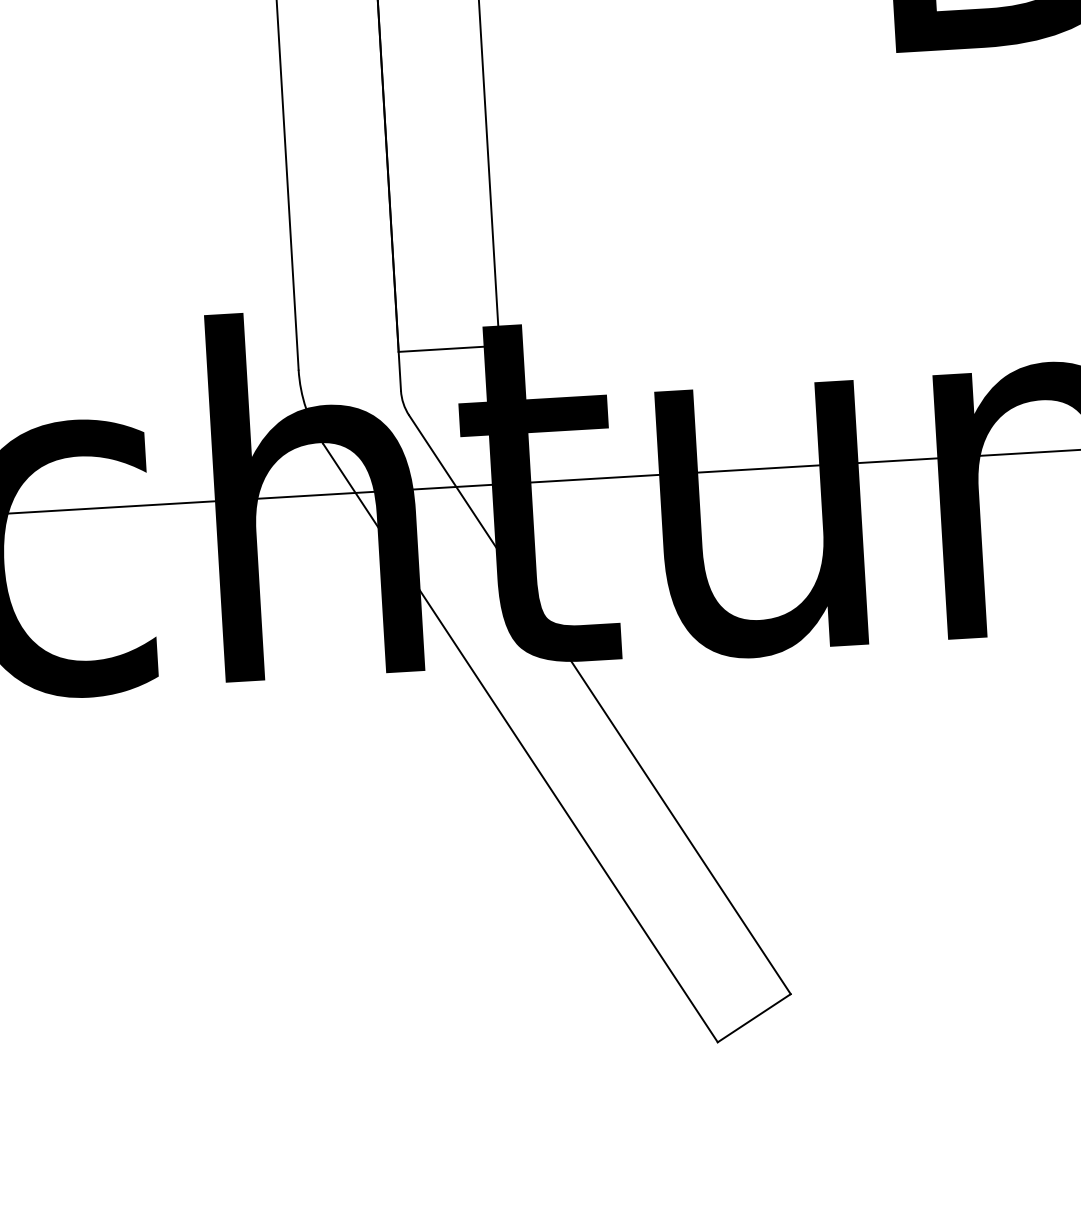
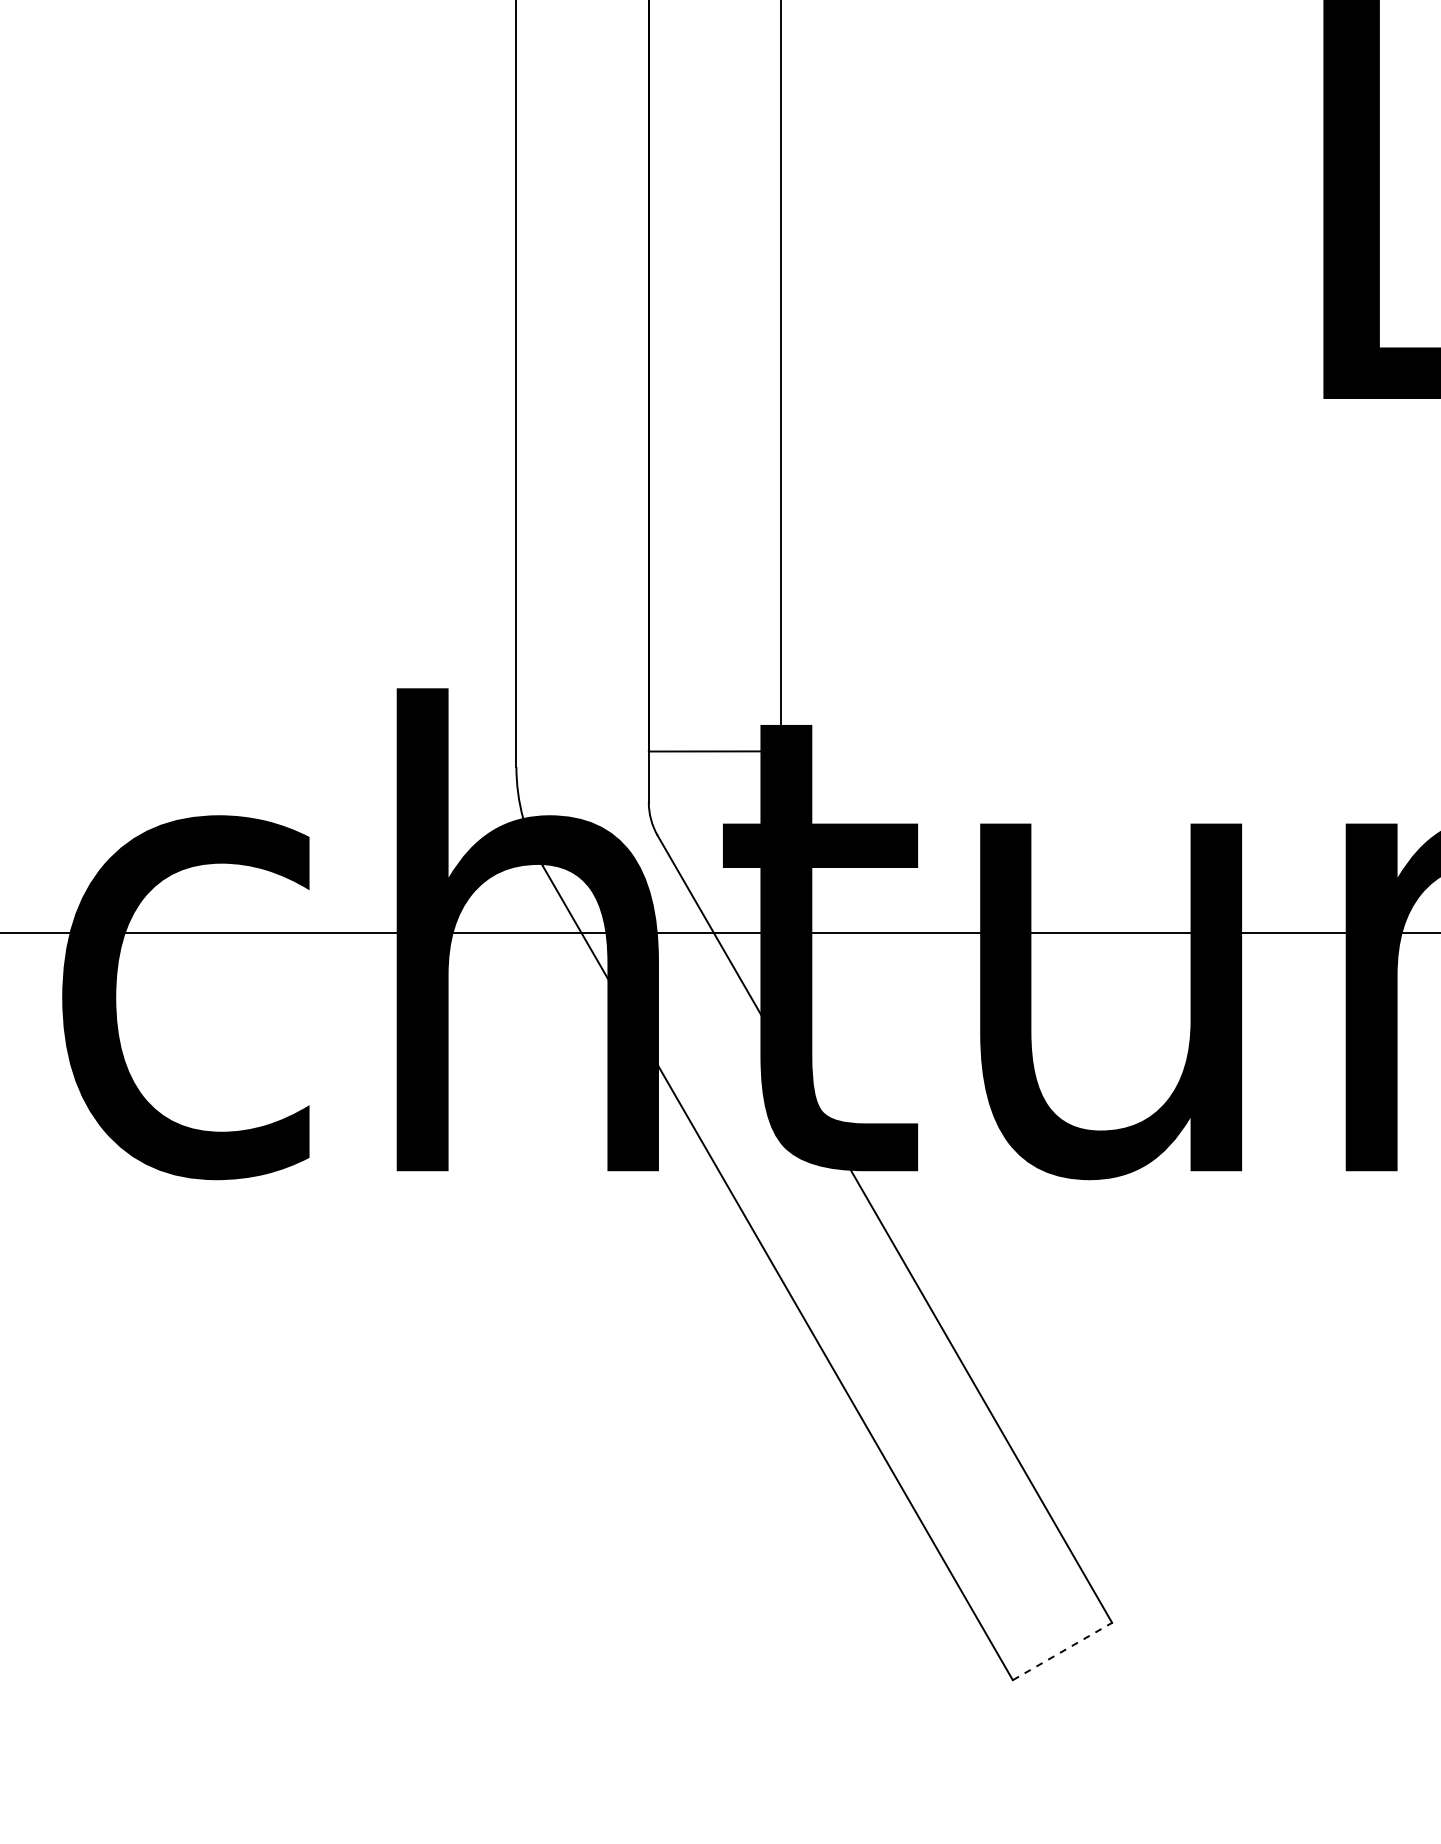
line: (754, 1018) -> (1062, 1651), solid -> dashed

